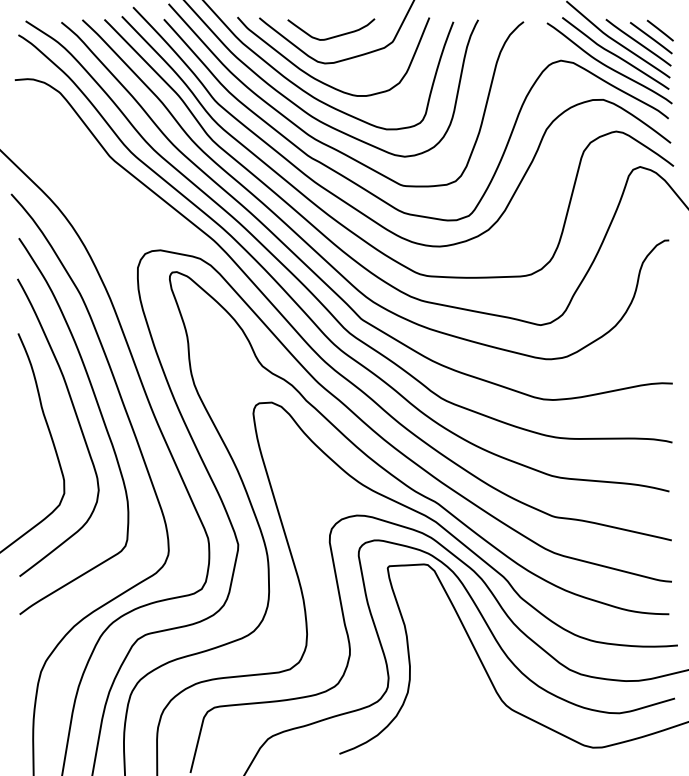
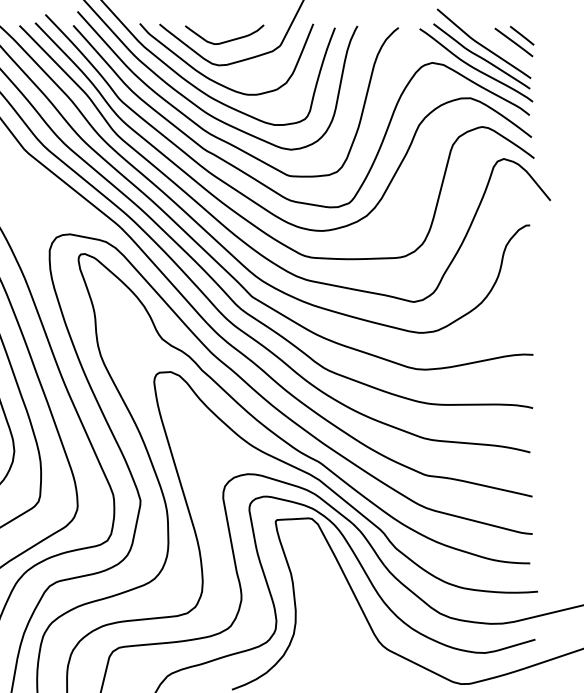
line: (638, 42) -> (502, 46), removed

